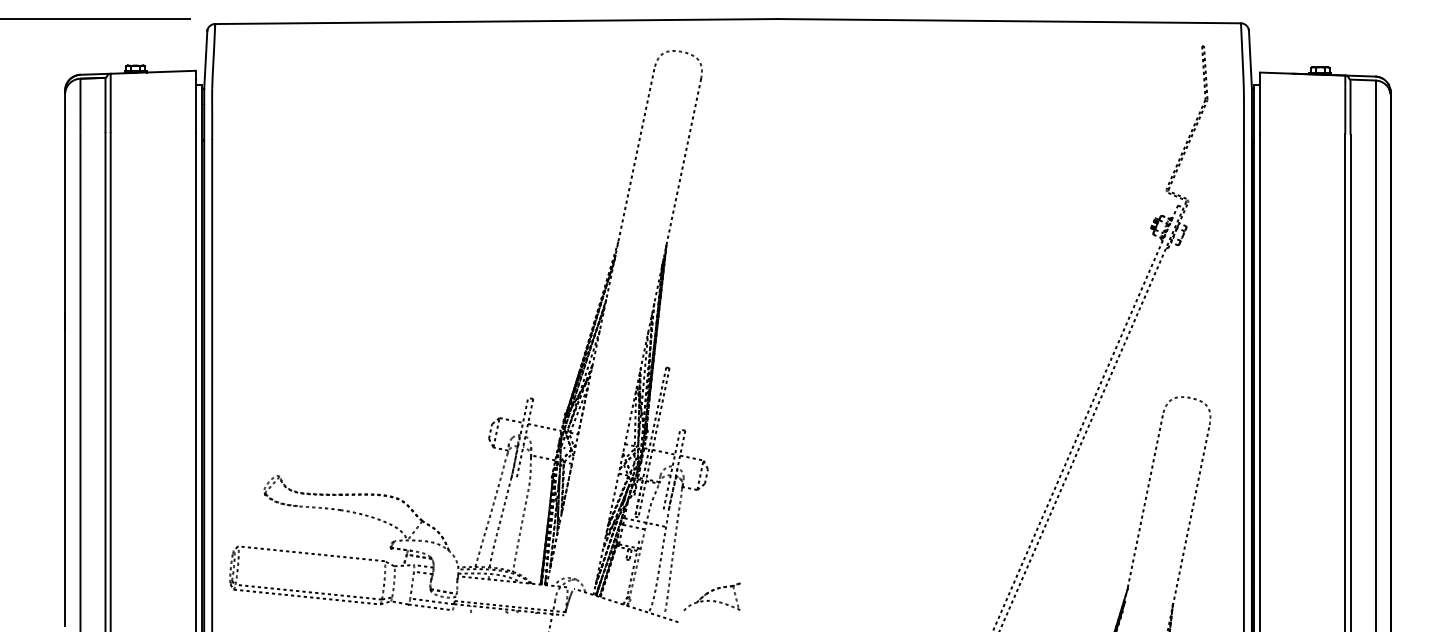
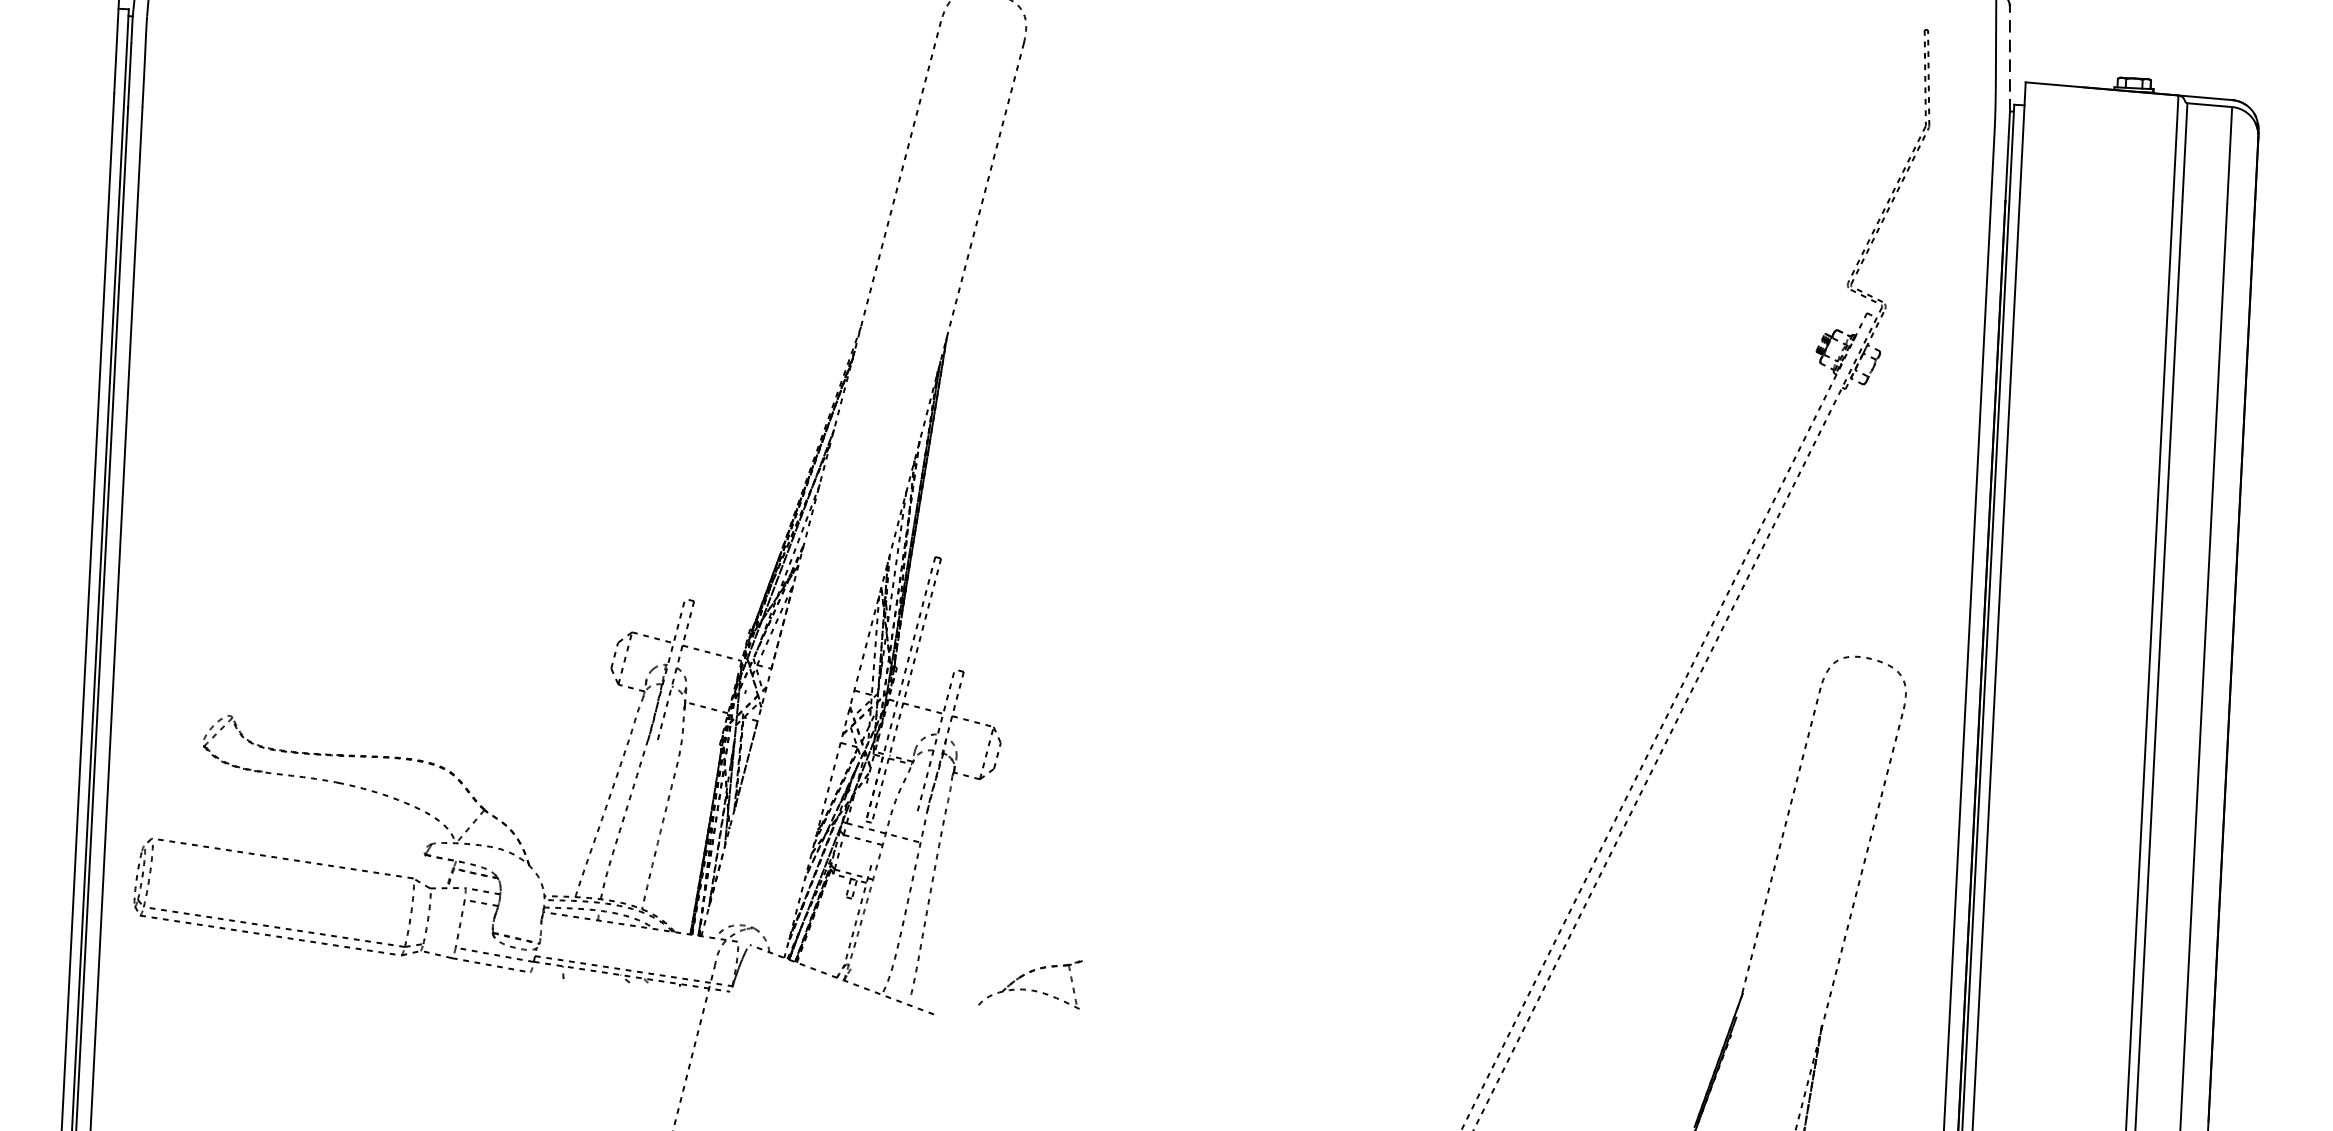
line: (1250, 59) -> (2010, 58), solid -> dashed
part: (711, 596) -> (1029, 982), moved

